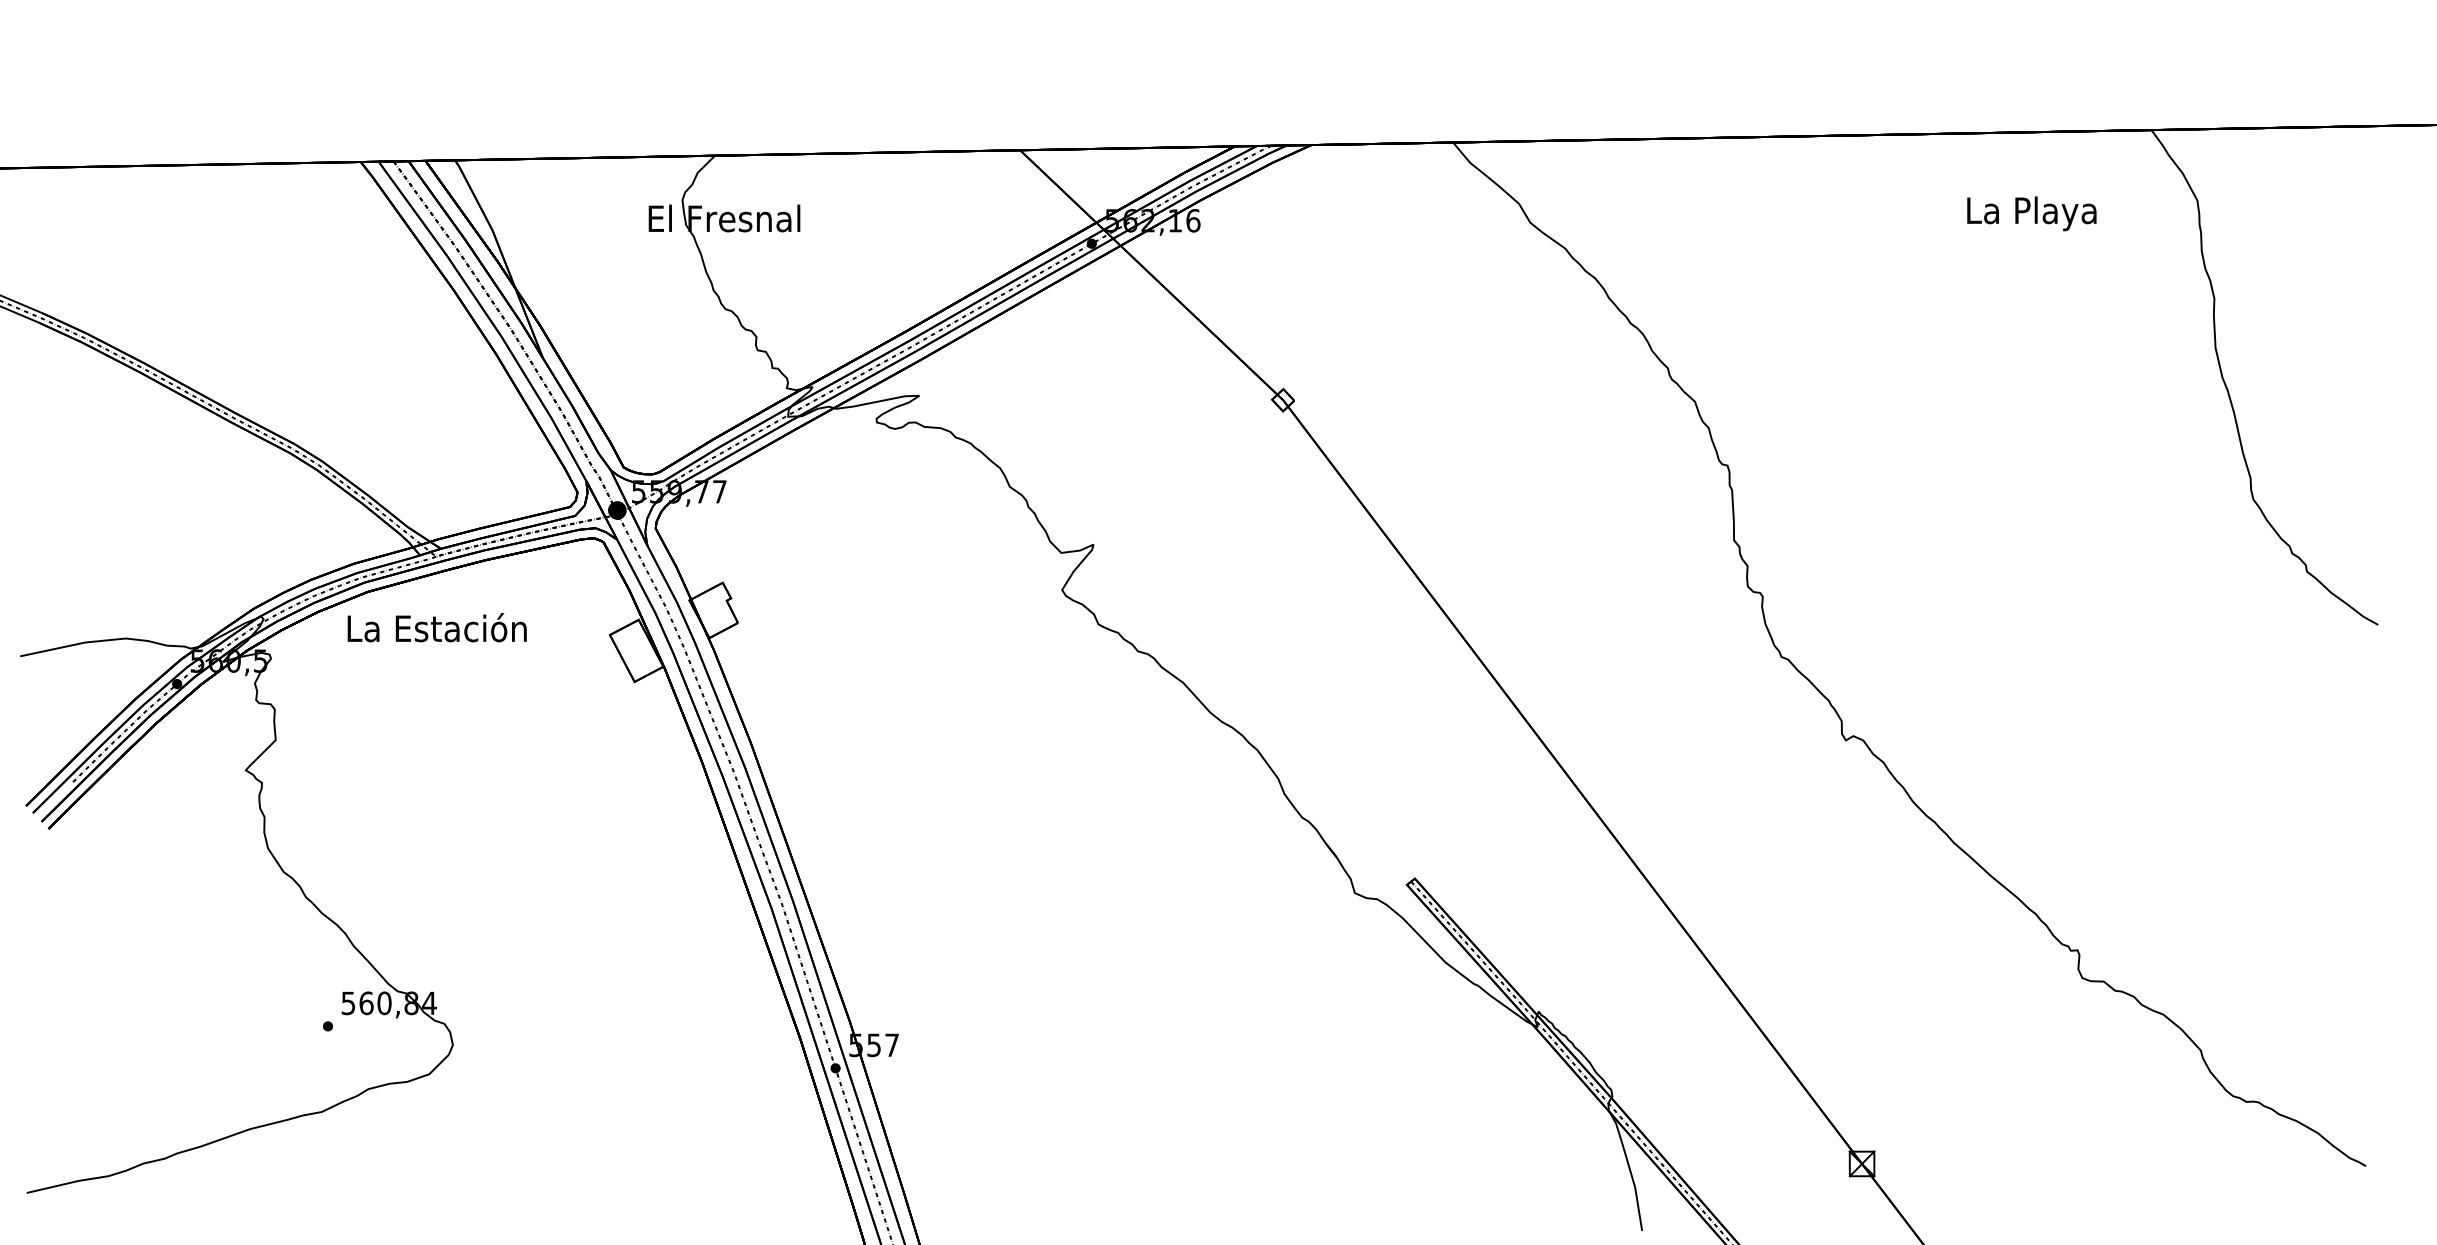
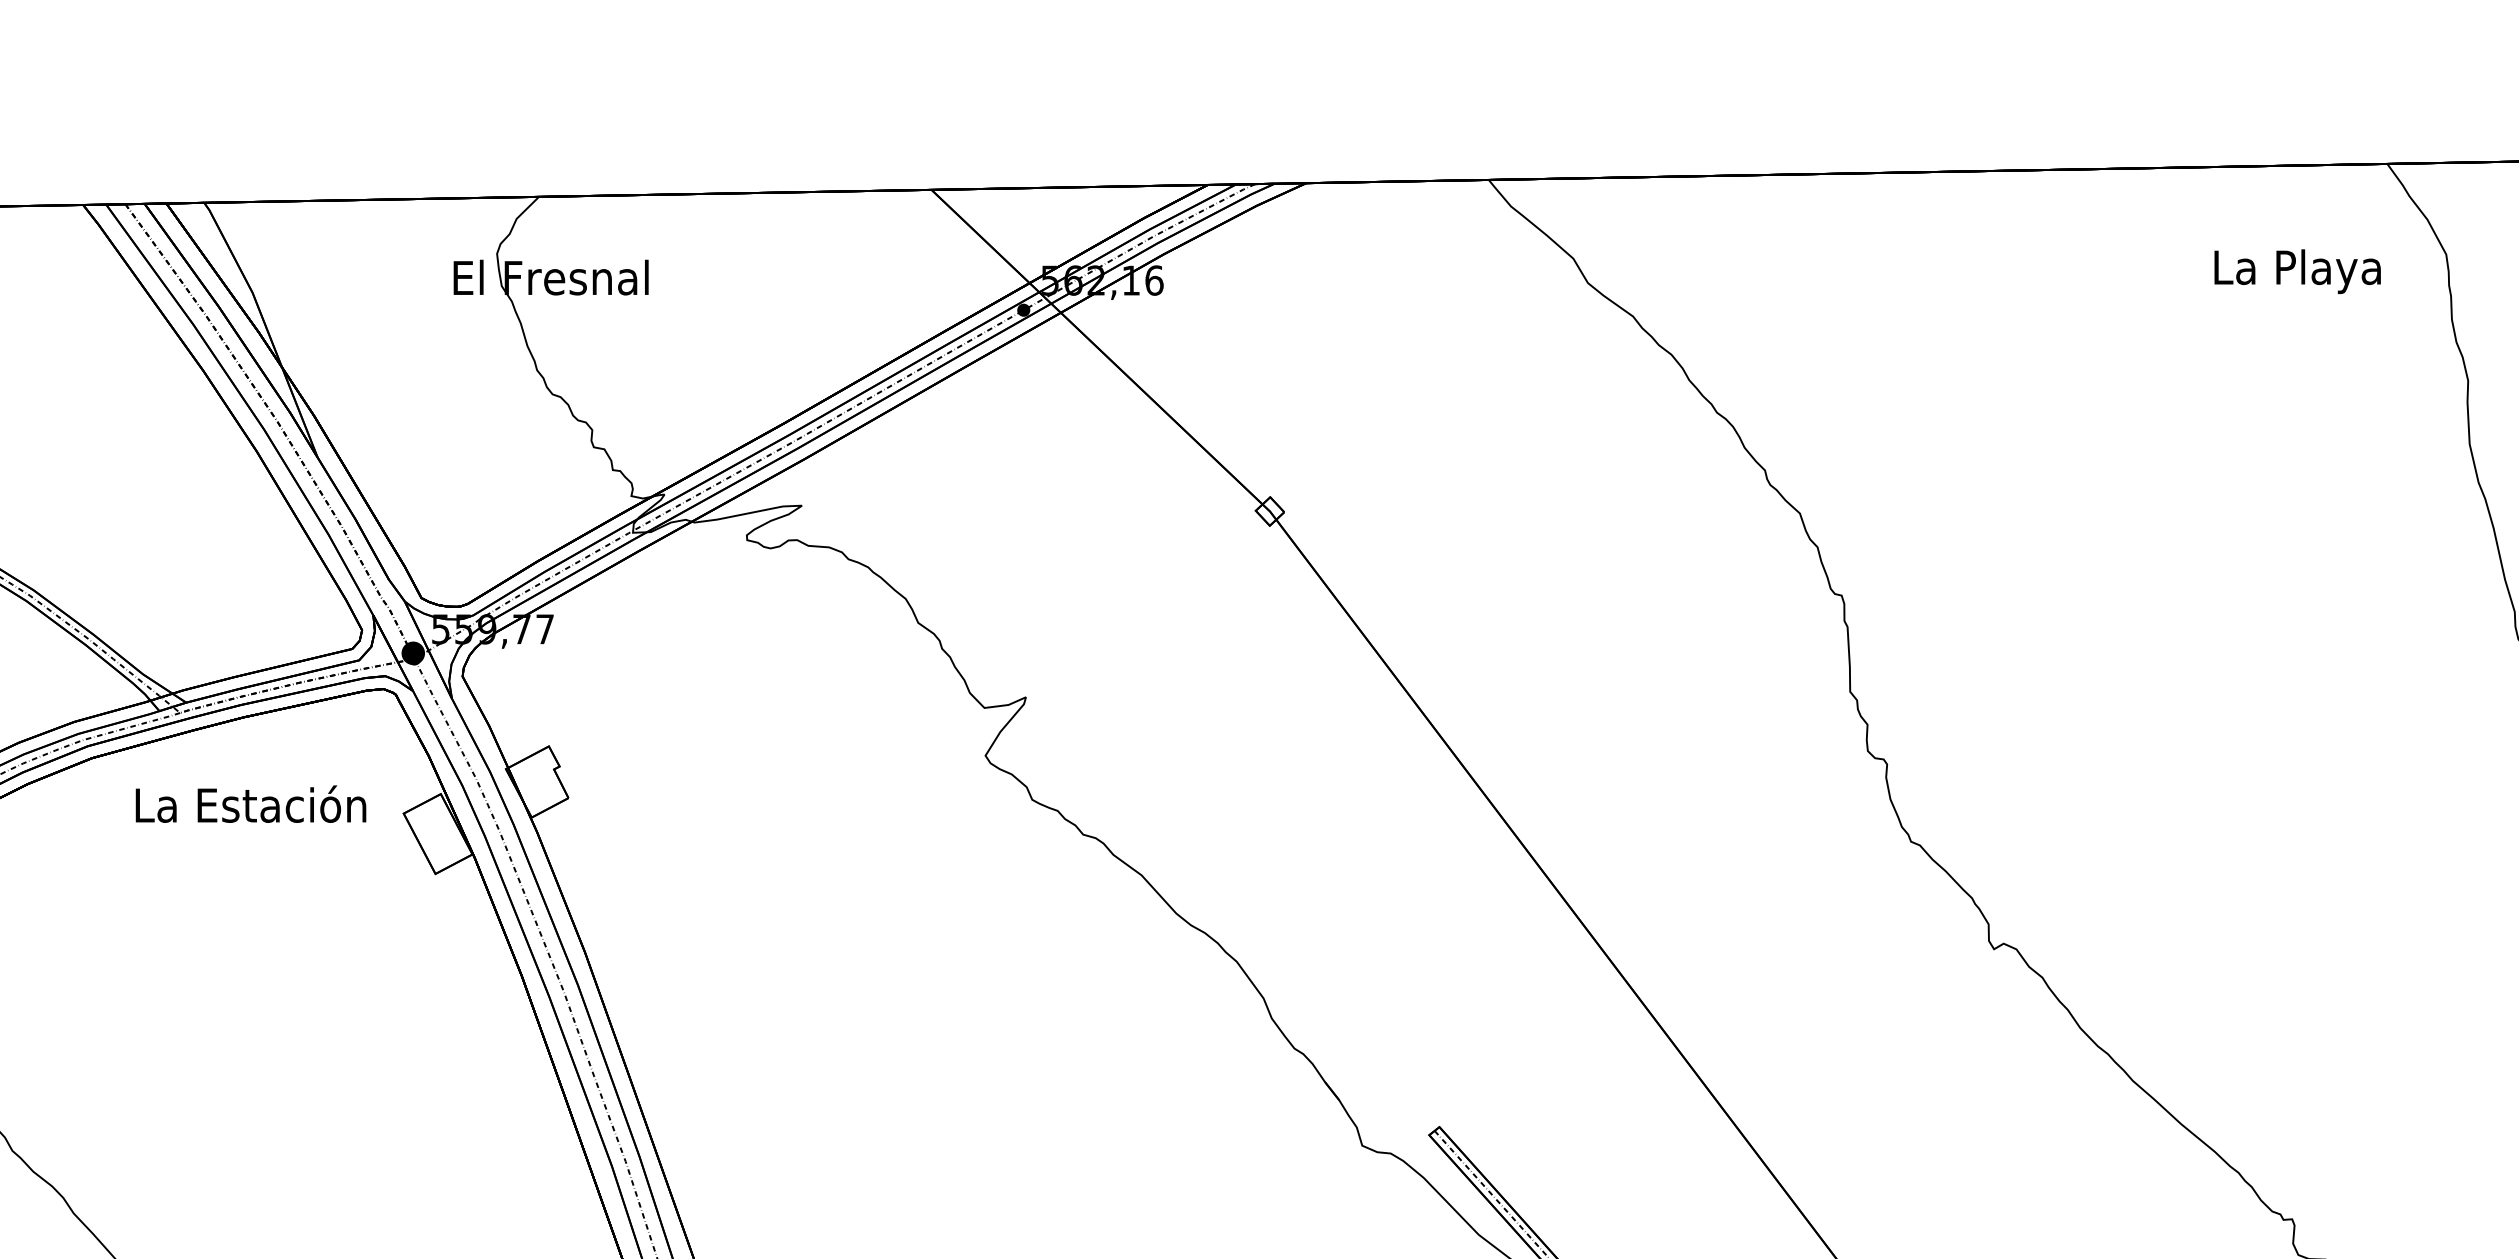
text: (2031, 213) -> (2297, 271), moved
text: (436, 627) -> (250, 803), moved

